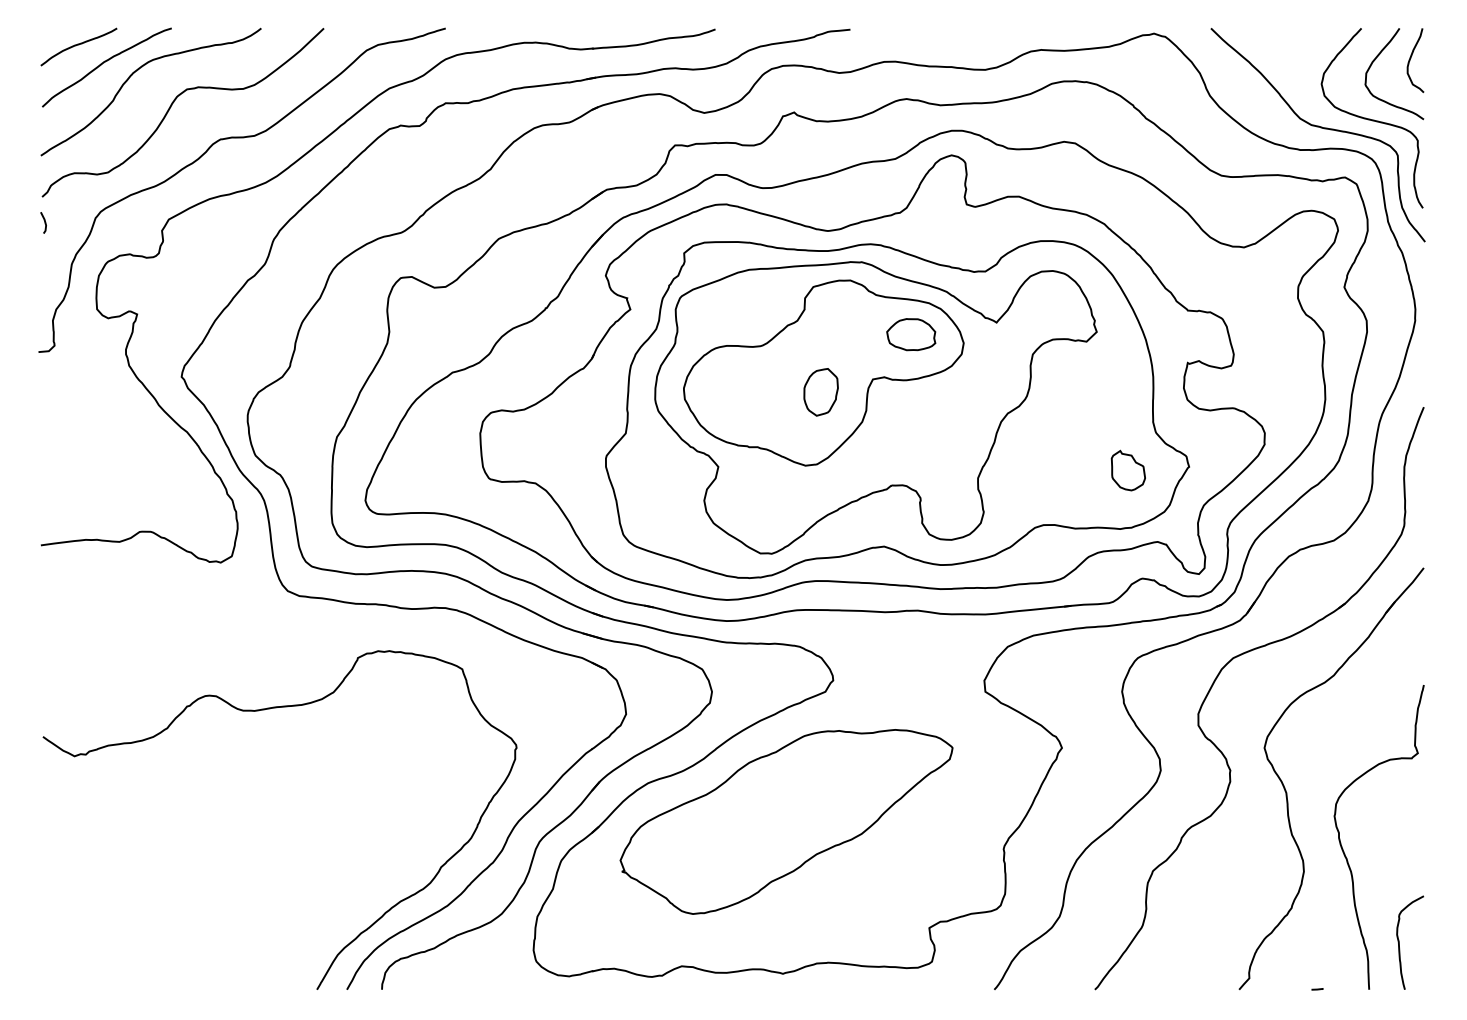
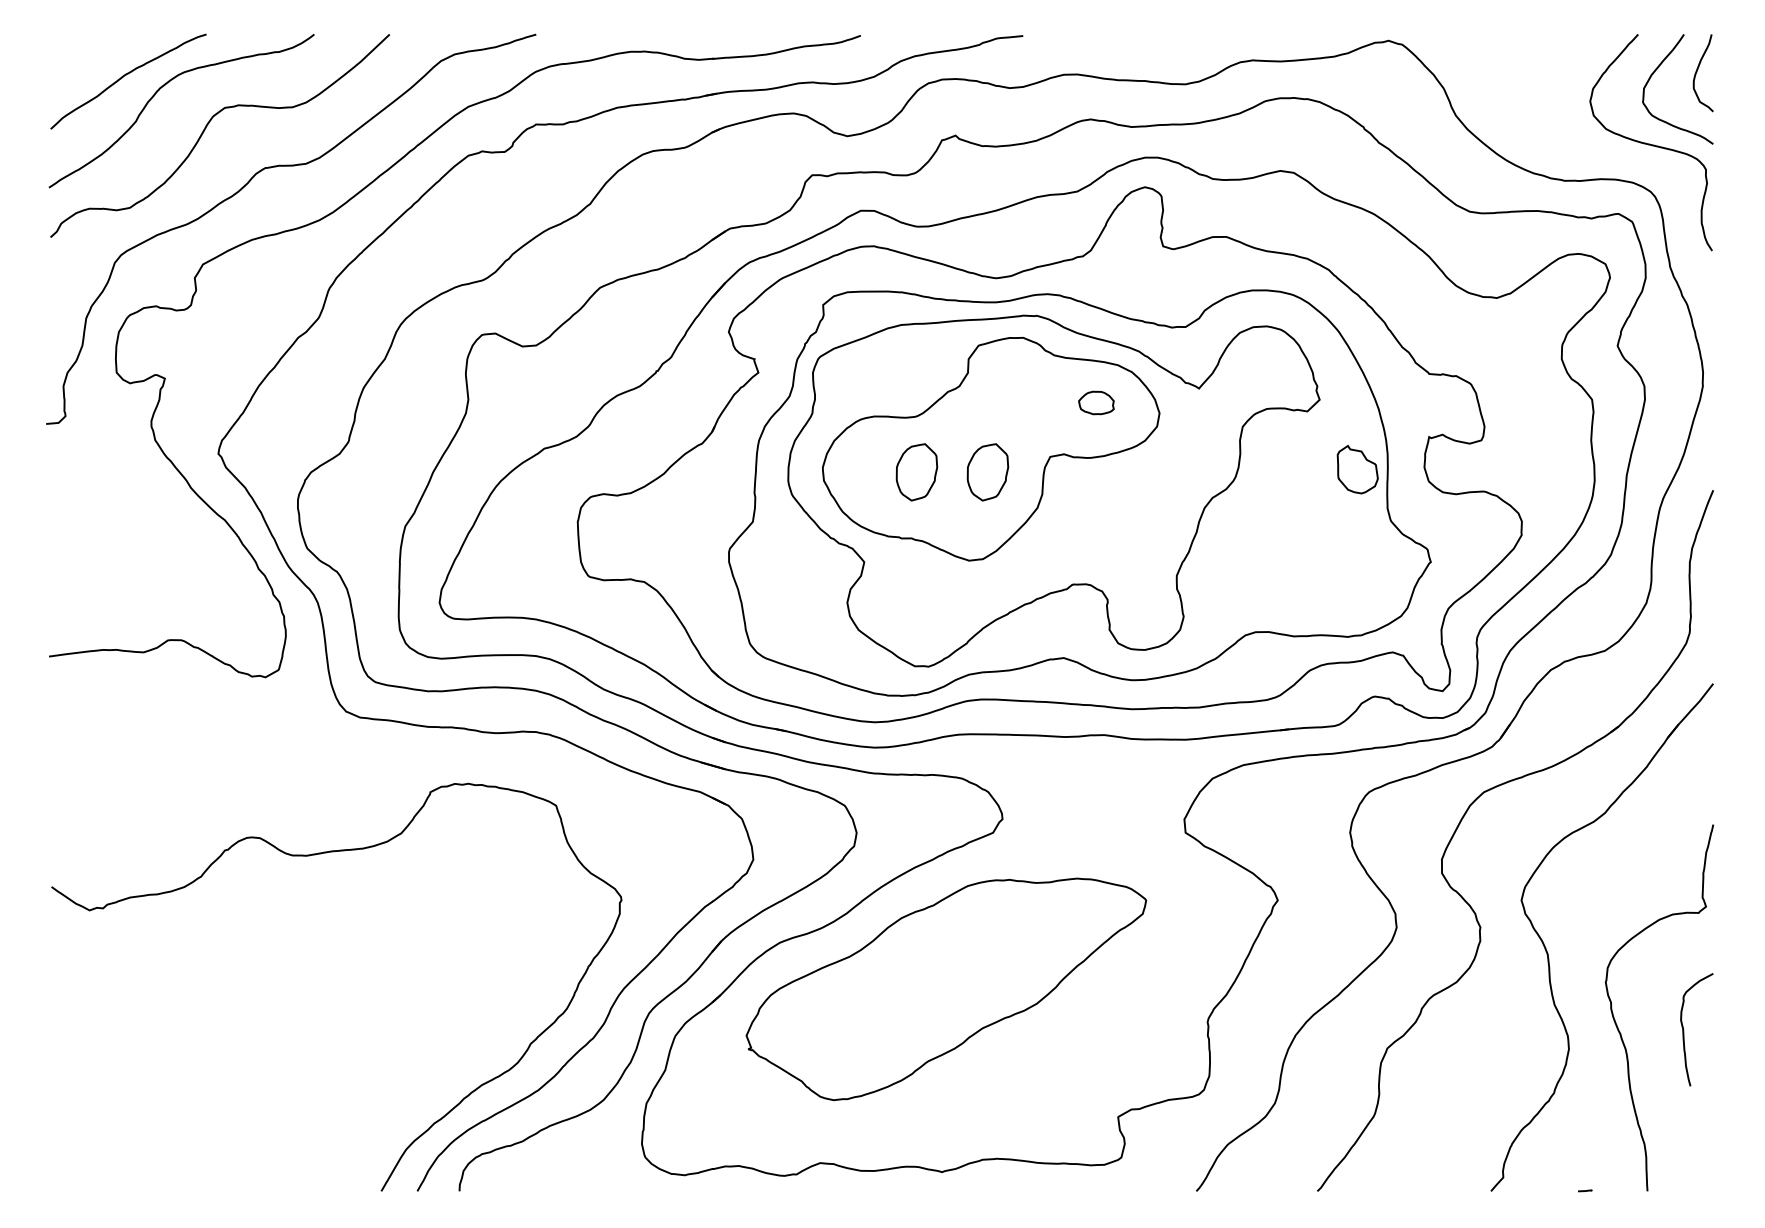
curve: (78, 45) -> (94, 54), removed
curve: (1320, 128) -> (1588, 154), removed
line: (44, 222) -> (53, 268), removed
part: (911, 334) -> (1096, 402), size x0.6
part: (761, 392) -> (916, 472), added
part: (1128, 470) -> (1357, 469), moved
curve: (1399, 943) -> (1684, 1030), moved

